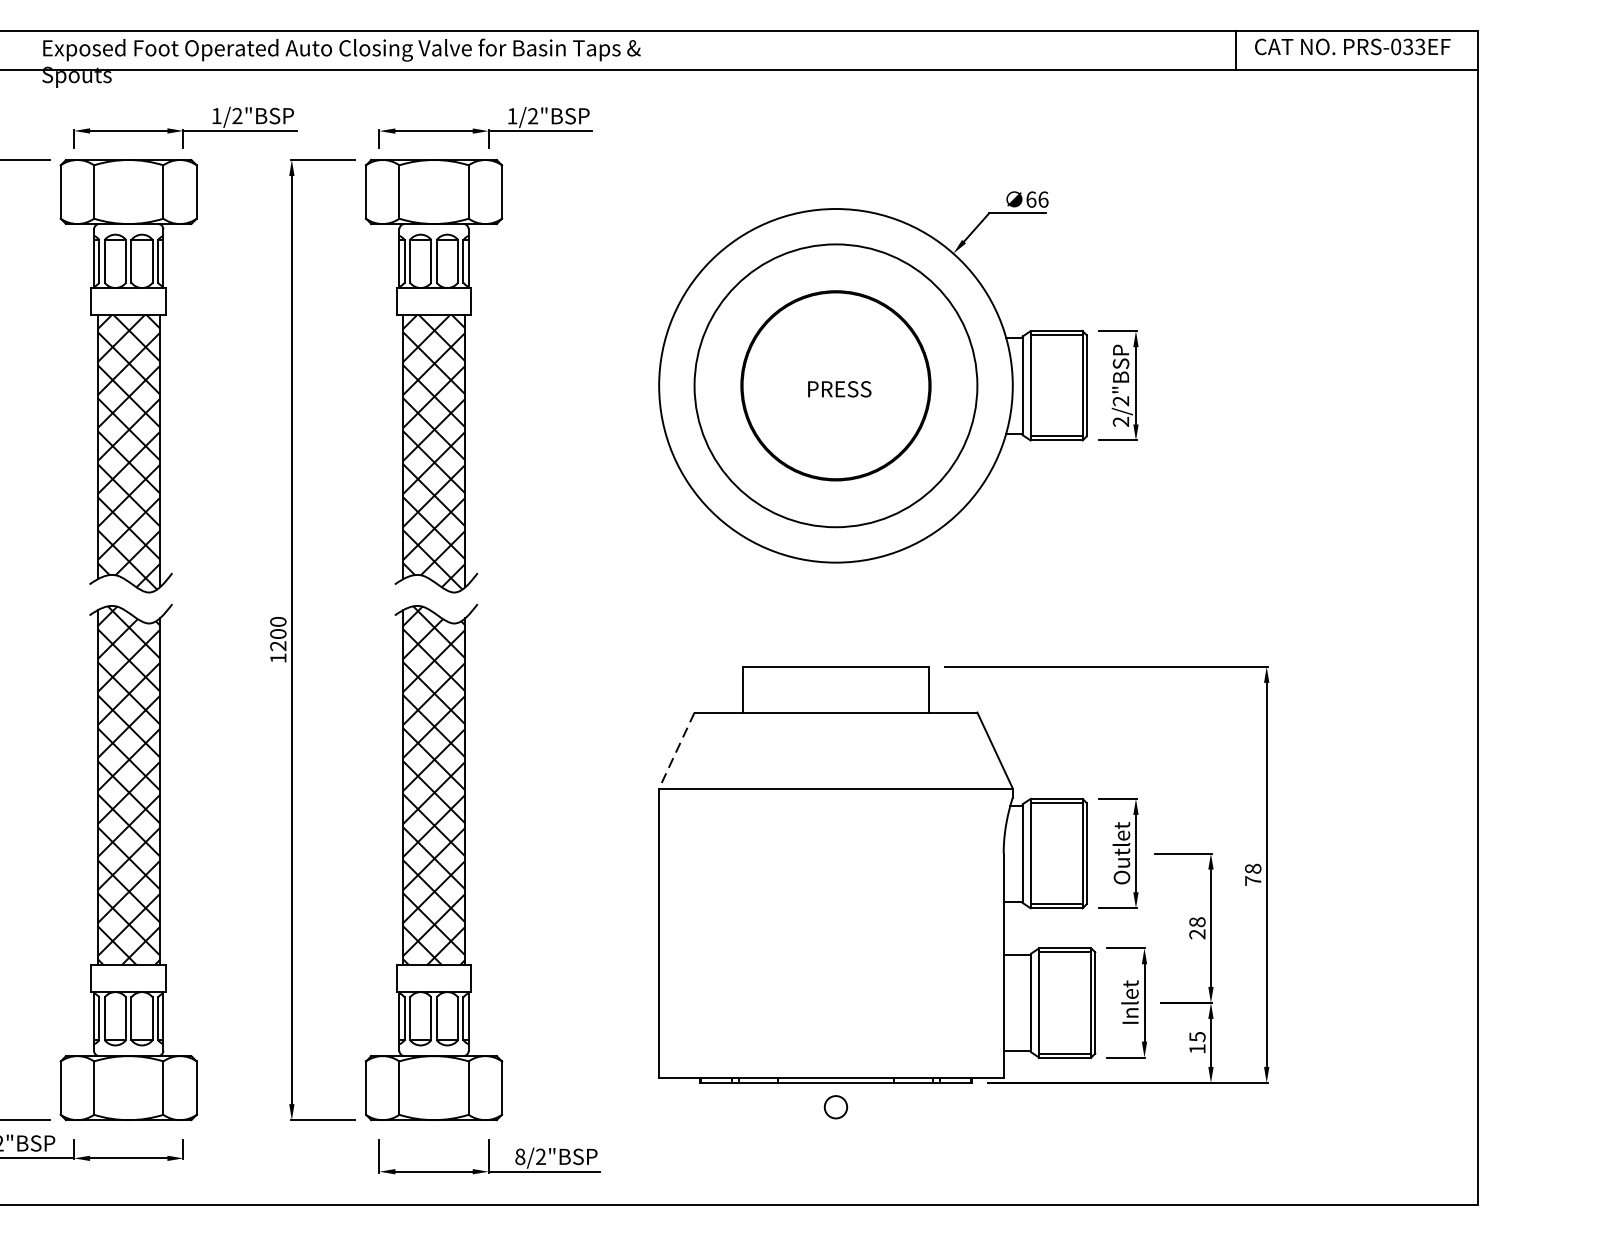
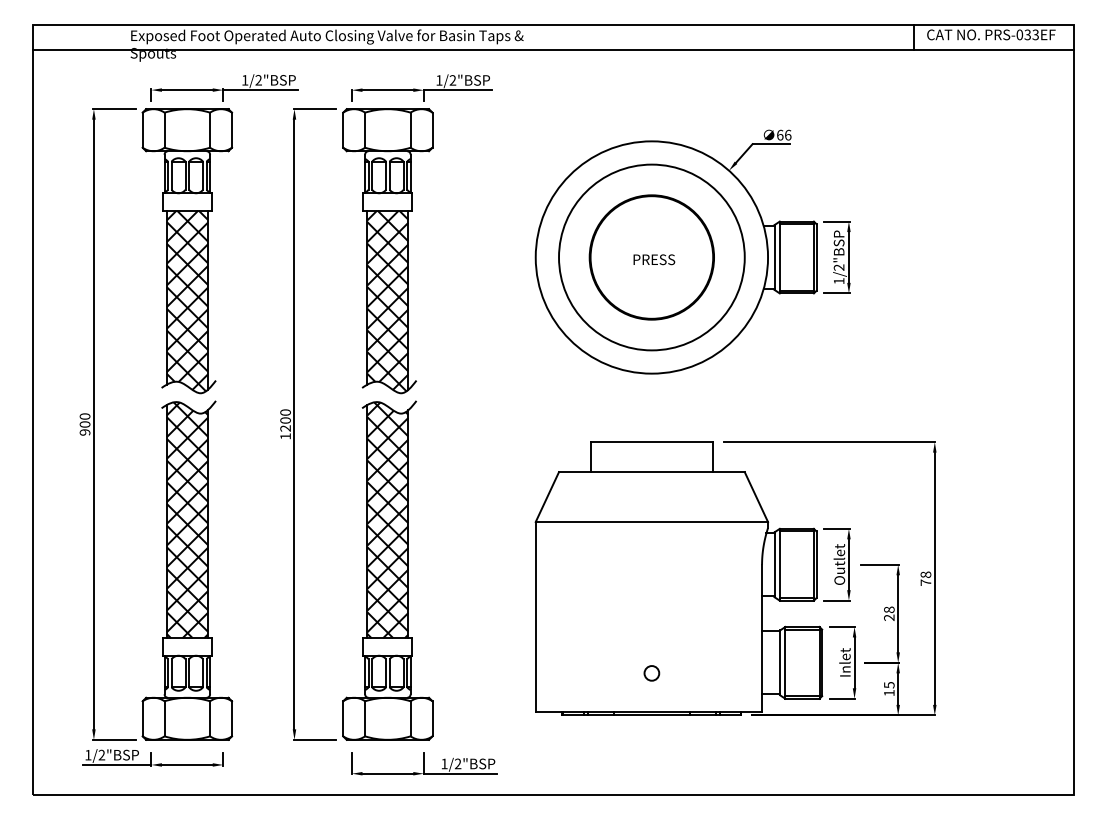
text: (1120, 422) -> (838, 281), 2/2"BSP -> 1/2"BSP
line: (677, 751) -> (547, 497), dashed -> solid
circle: (835, 1107) -> (651, 673), moved
text: (520, 1156) -> (444, 763), 8/2"BSP -> 1/2"BSP

